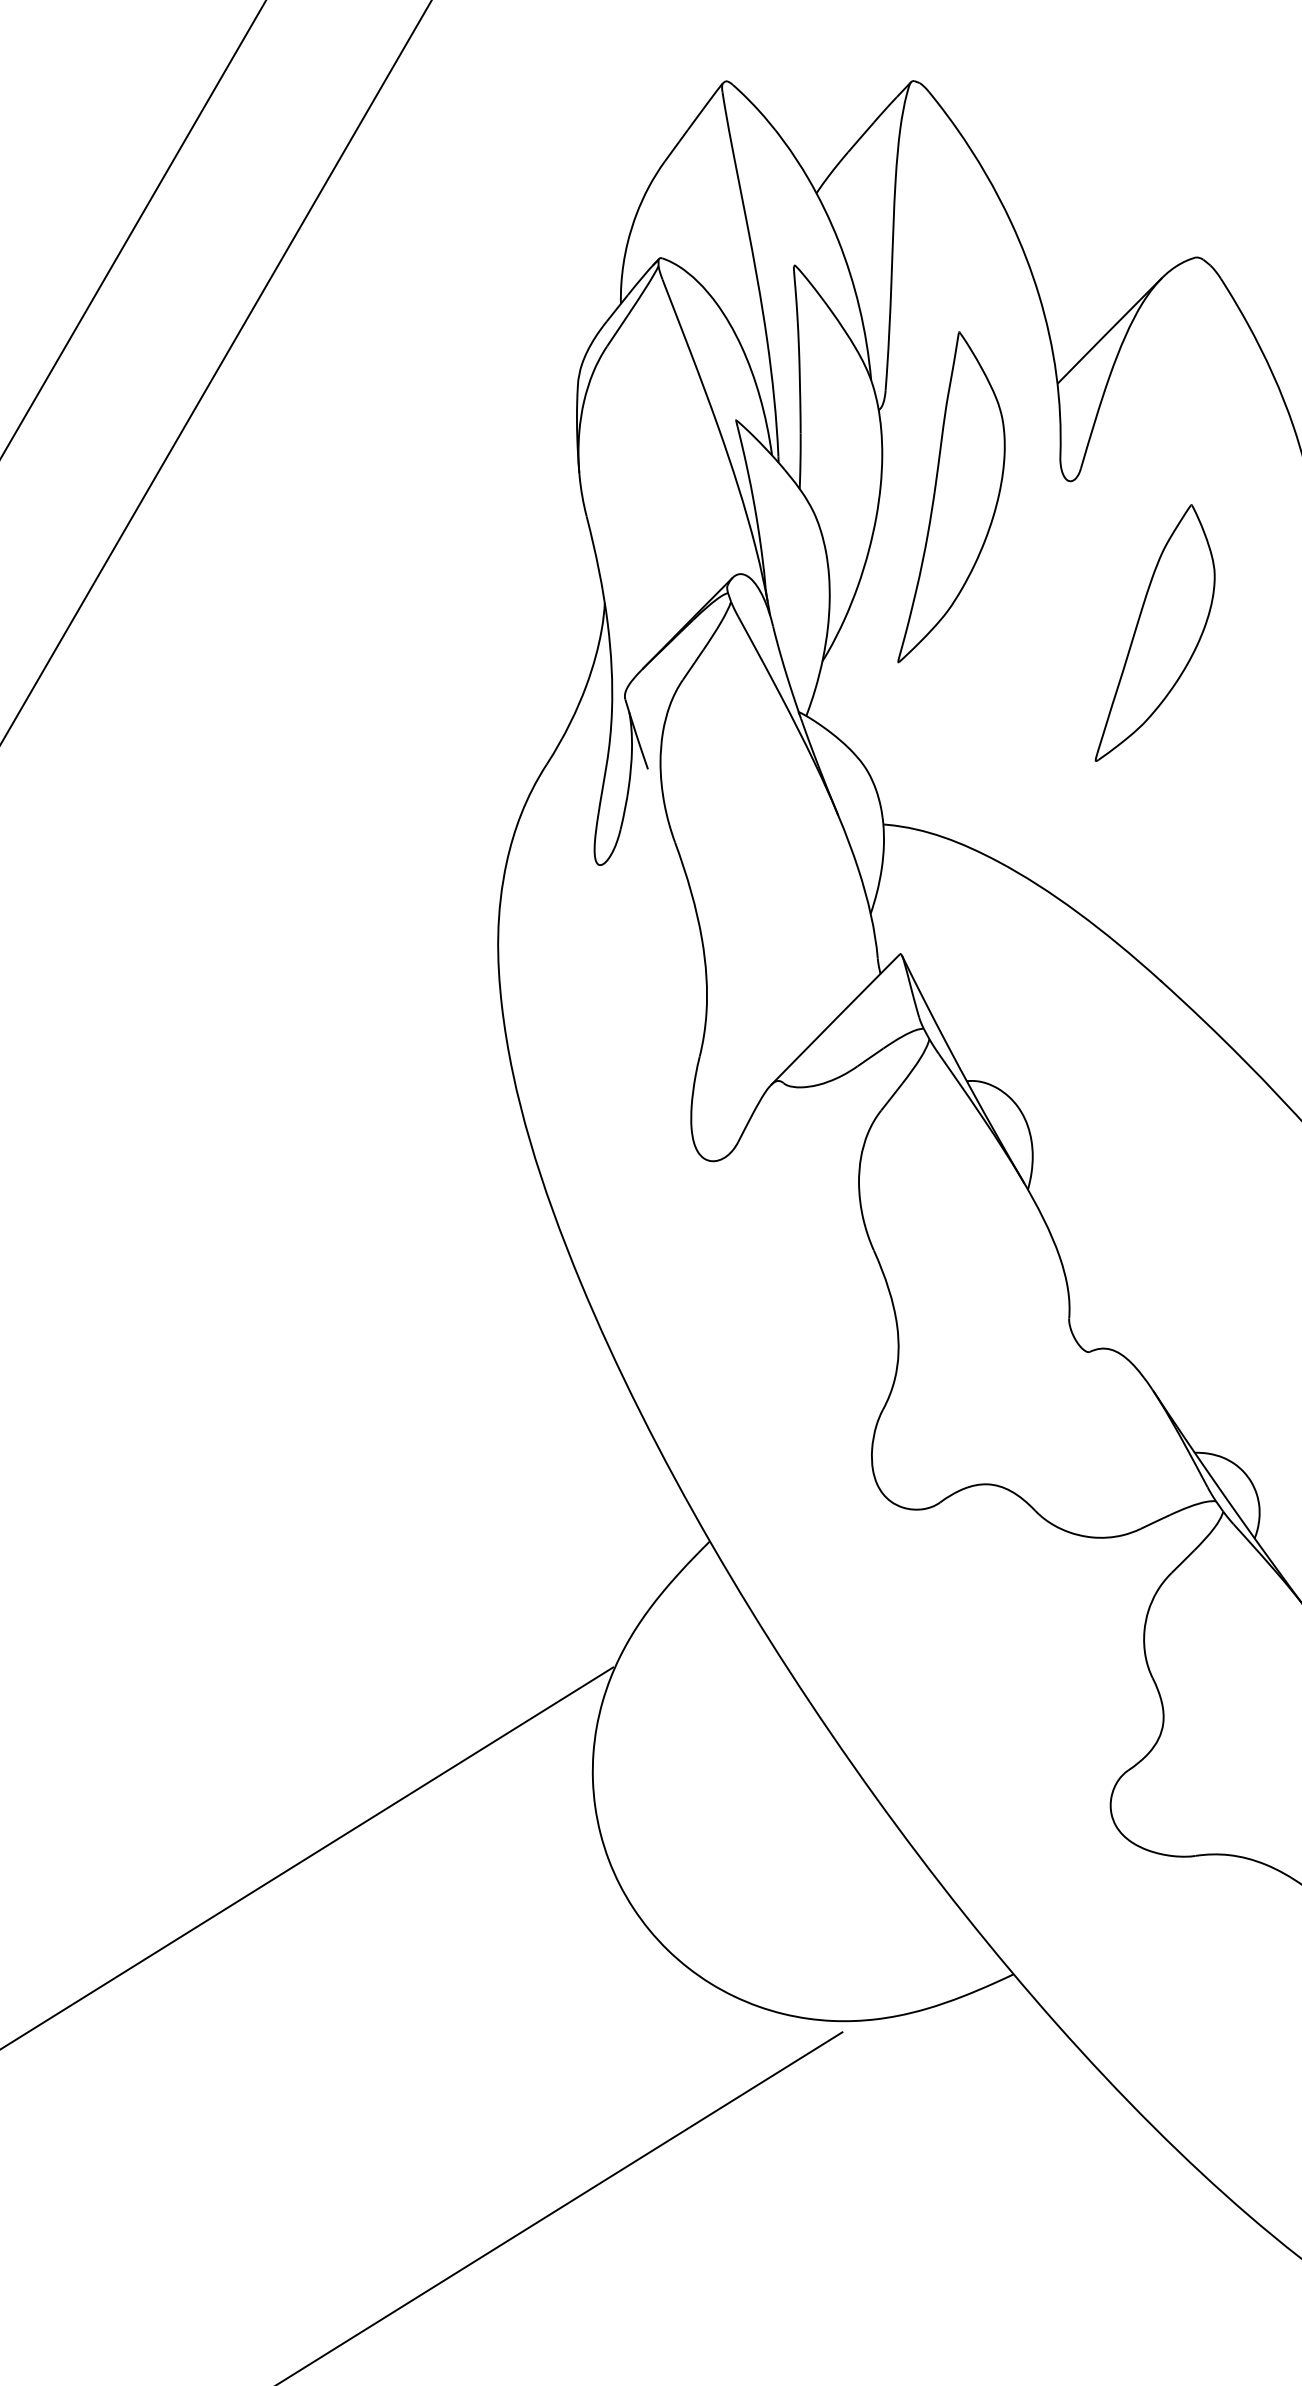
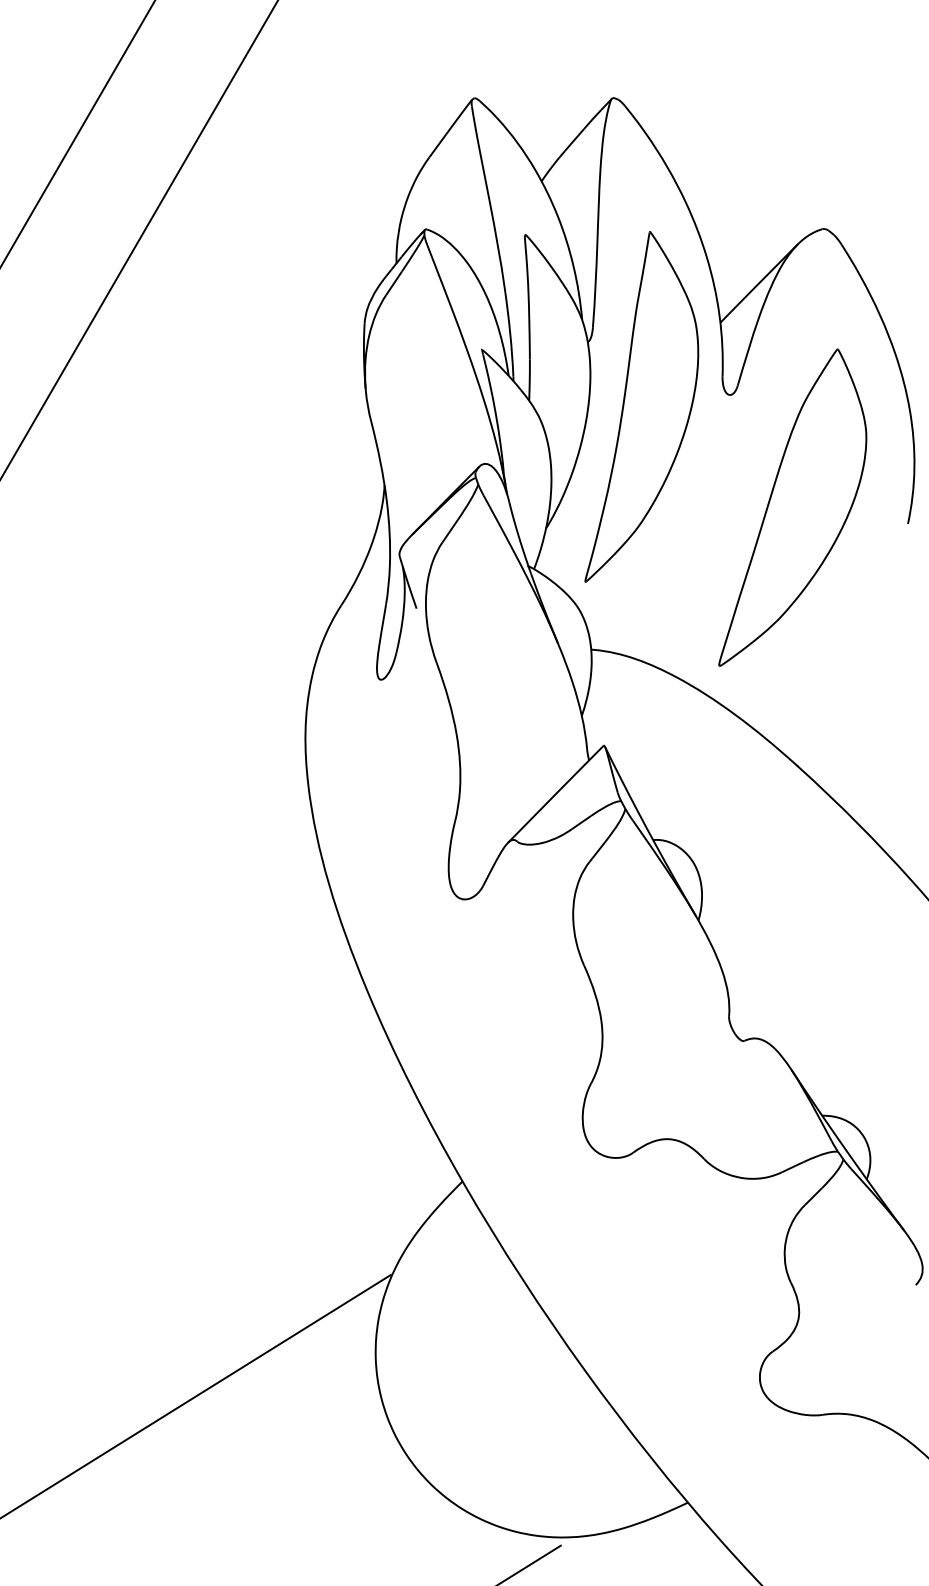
part: (951, 496) -> (641, 406), size x1.43
part: (1155, 632) -> (793, 507), size x1.67

